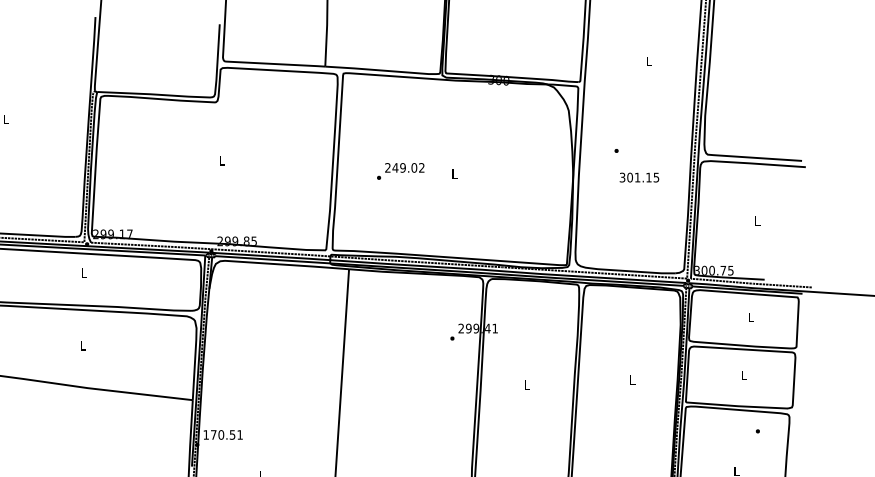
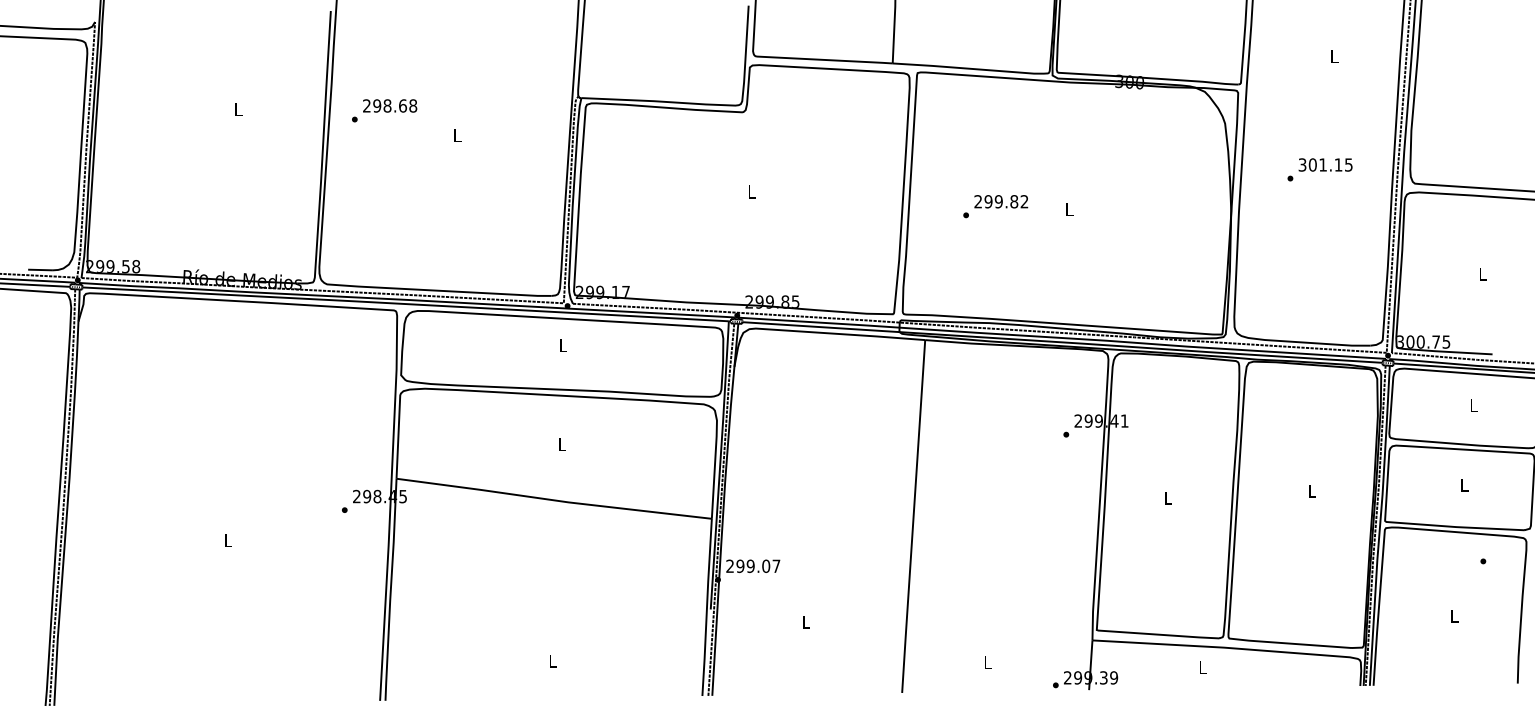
text: (404, 167) -> (1001, 201), 249.02 -> 299.82
text: (639, 177) -> (1325, 164), moved
text: (223, 435) -> (753, 566), 170.51 -> 299.07

